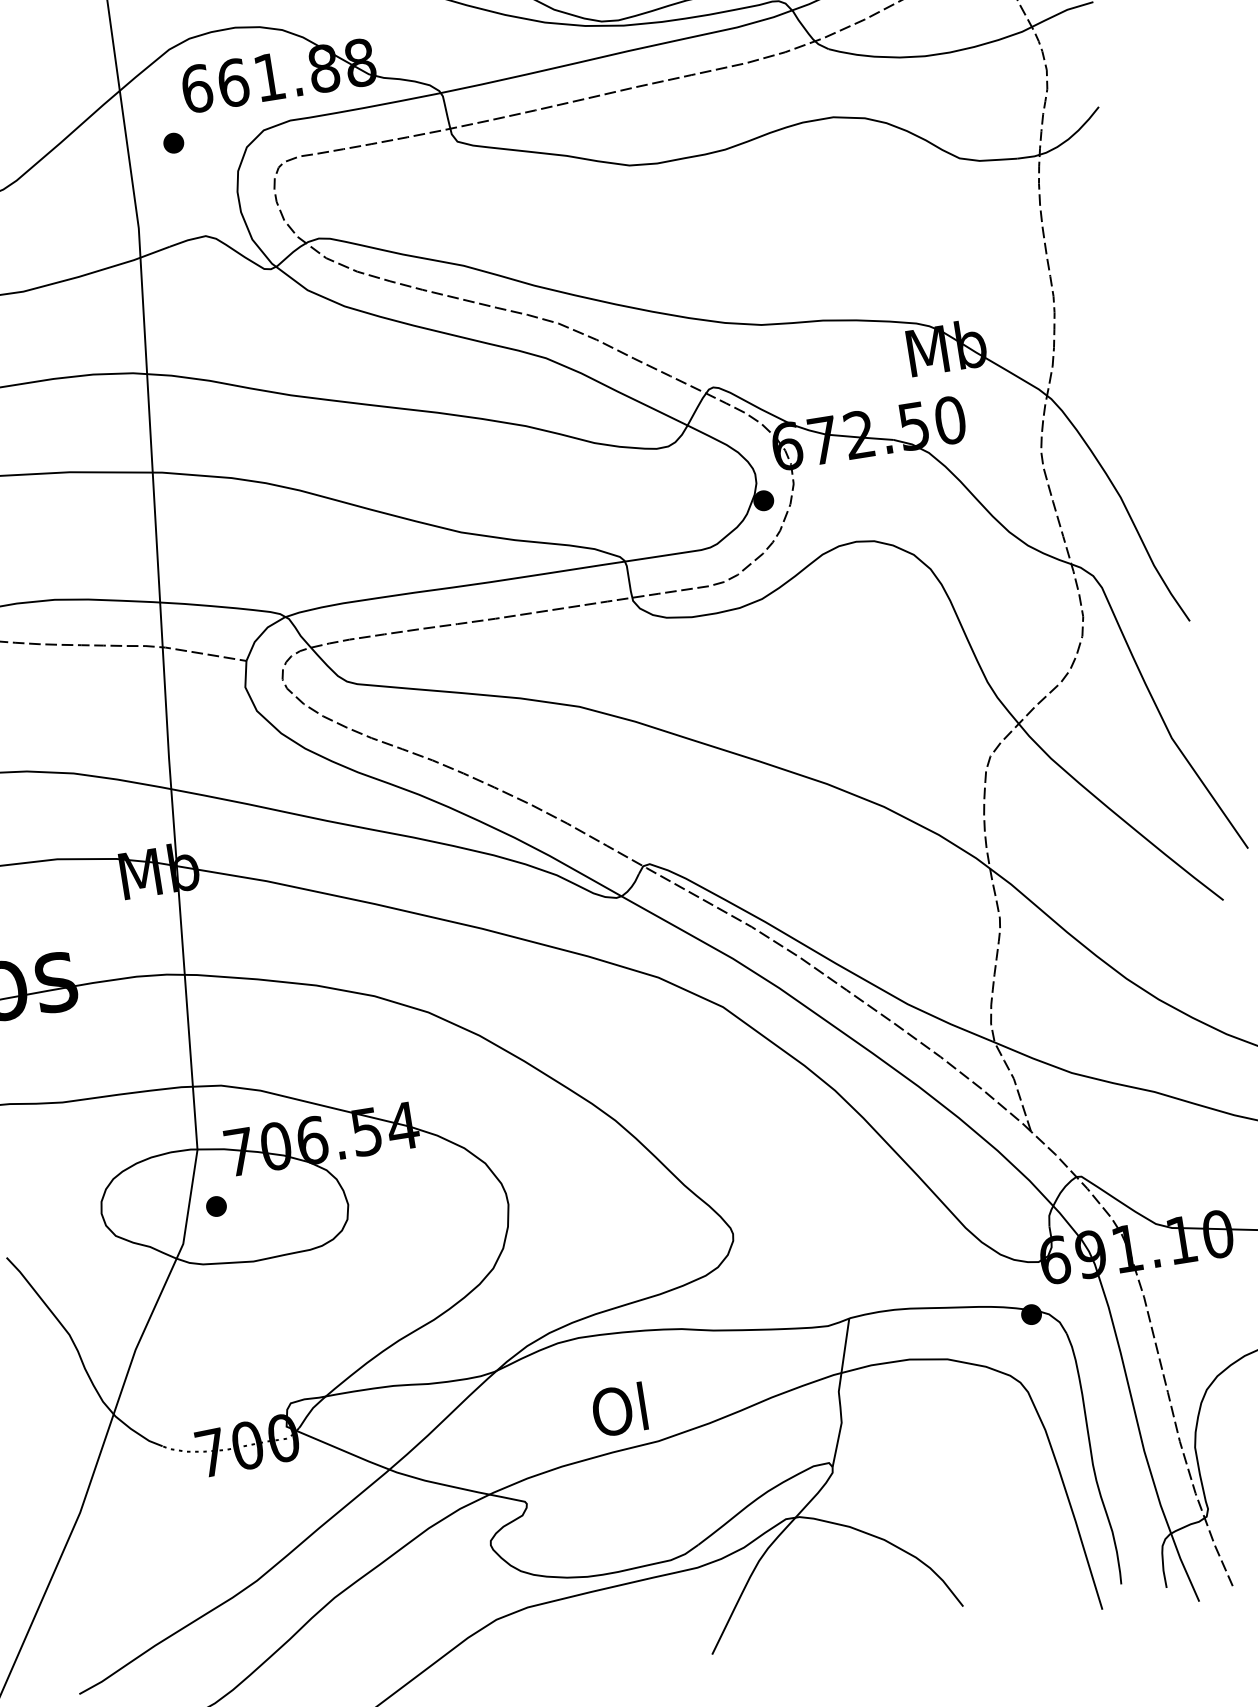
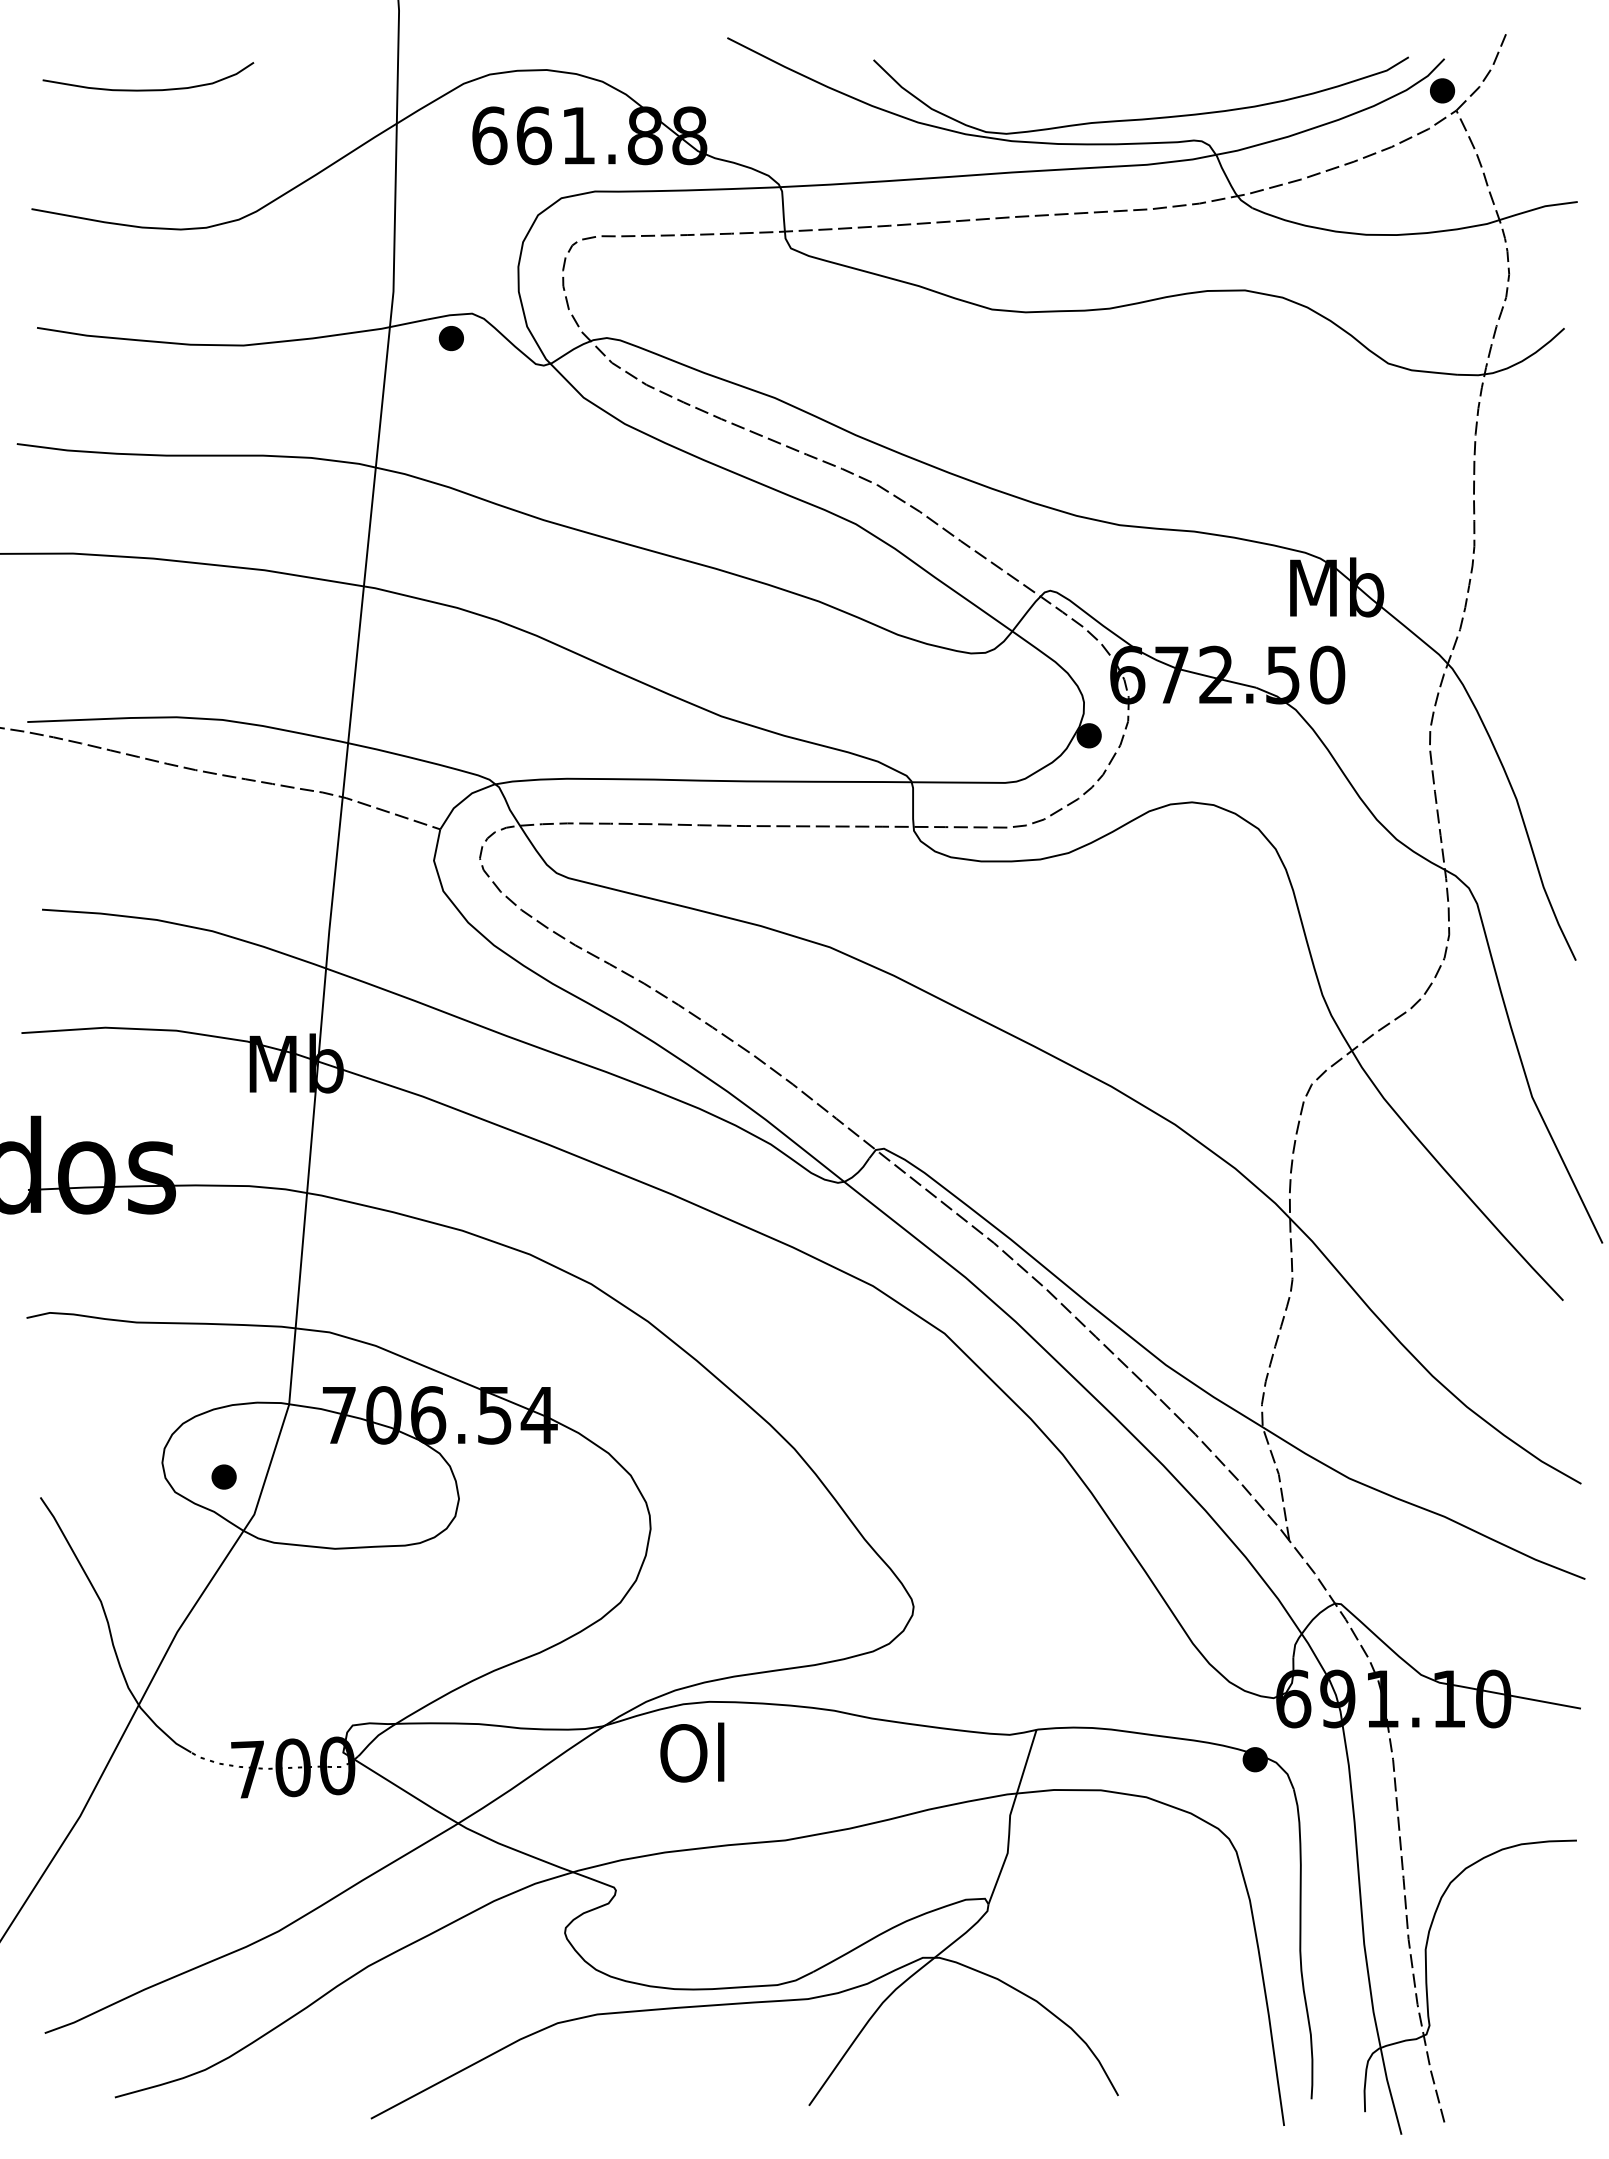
part: (173, 143) -> (450, 338), moved
part: (215, 1206) -> (223, 1476), moved
text: (619, 1409) -> (692, 1752), moved

